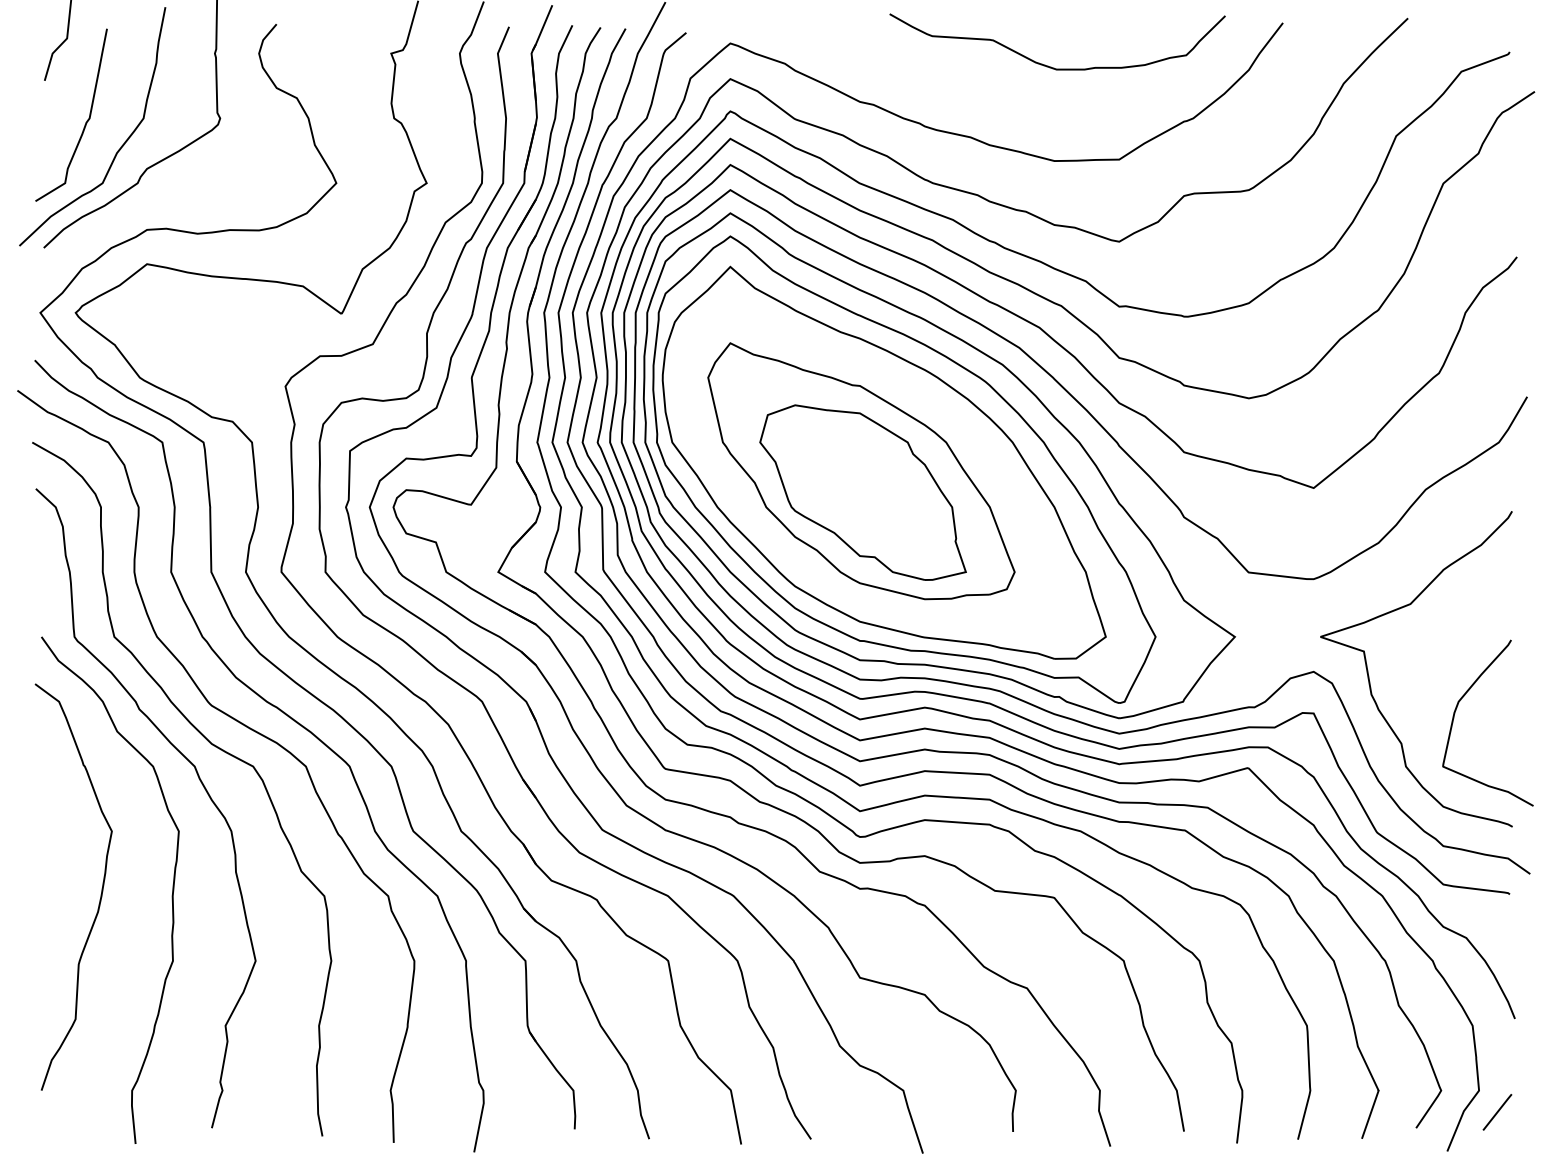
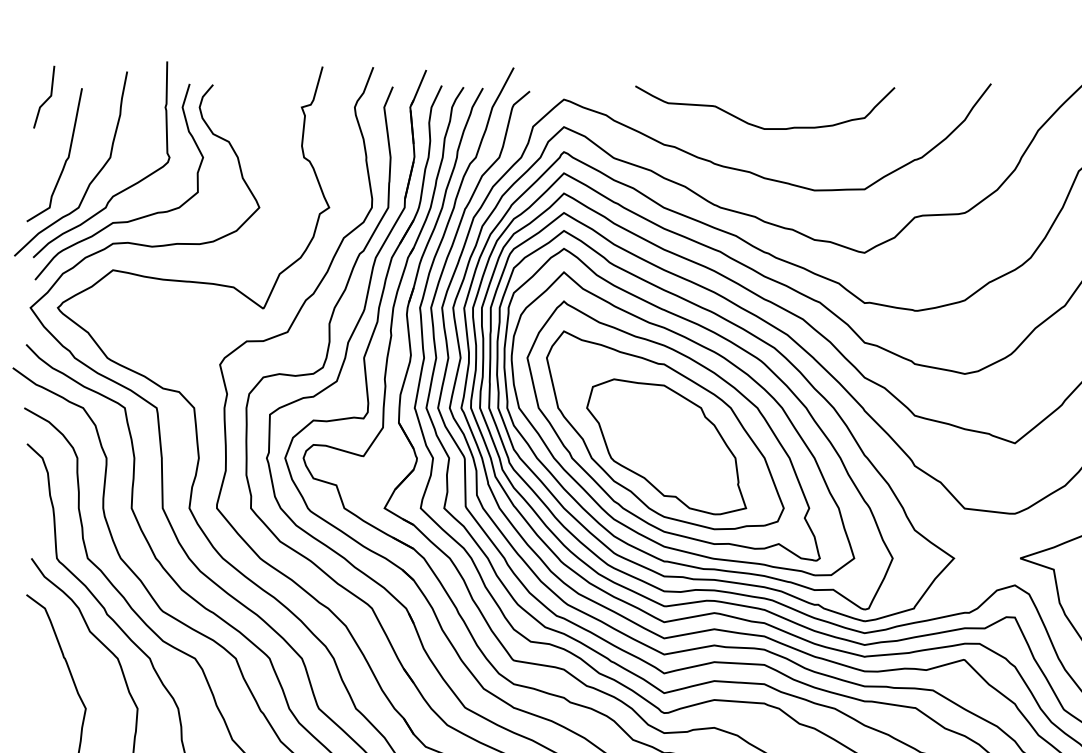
curve: (1048, 65) -> (758, 125), moved
curve: (154, 201) -> (118, 221), added
part: (872, 471) -> (673, 430), added

